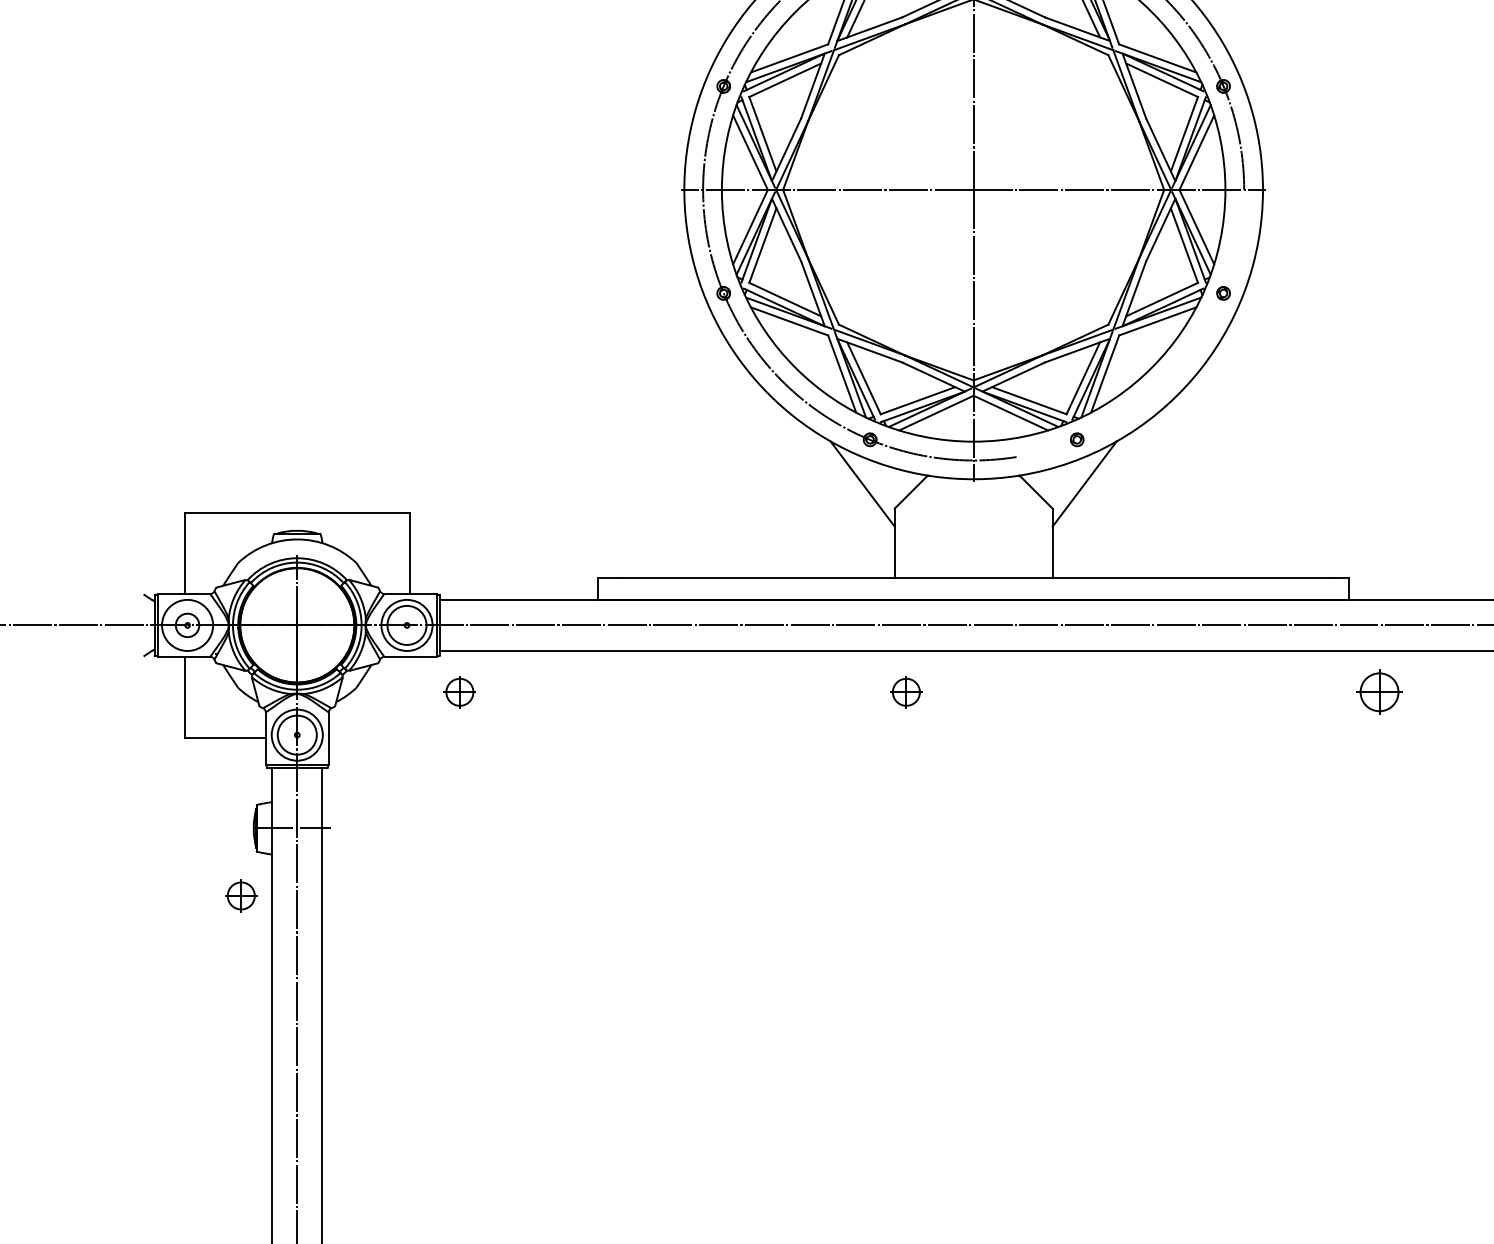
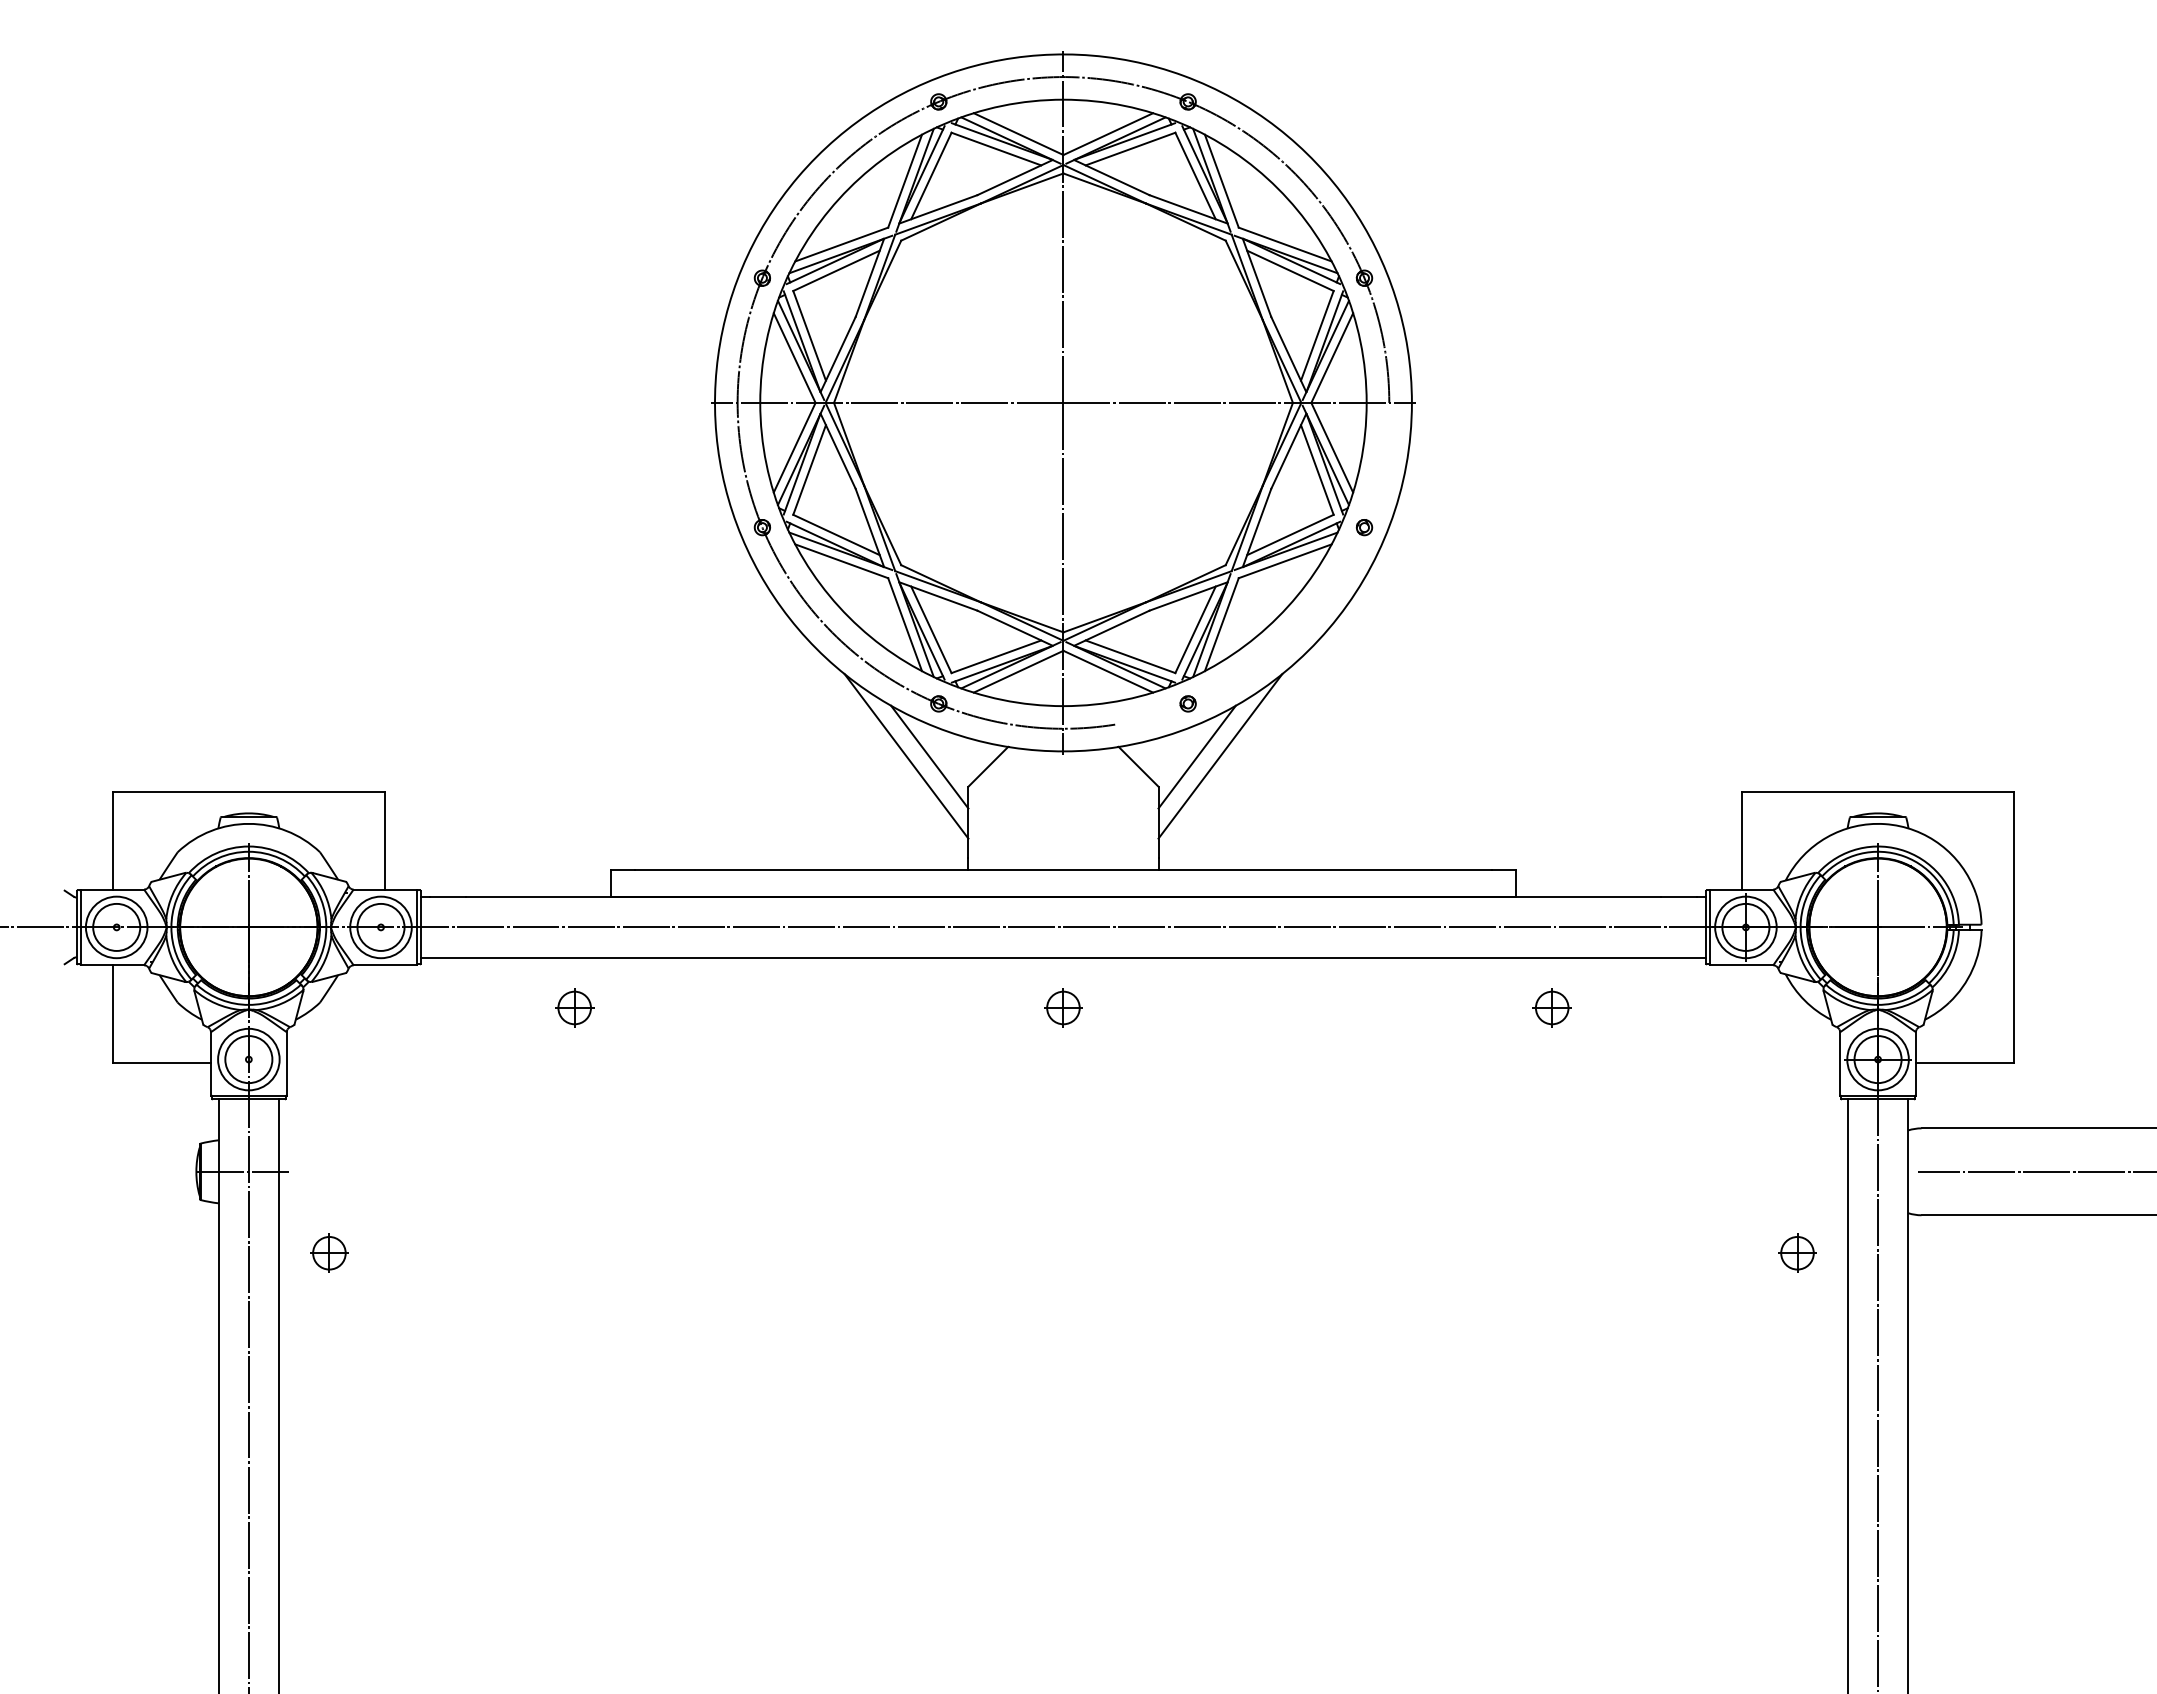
line: (843, 483) -> (906, 756), added
line: (1104, 483) -> (1220, 756), added
circle: (187, 624) -> (116, 926), size x1.67
part: (459, 691) -> (574, 1007), moved
part: (906, 691) -> (1063, 1007), moved
part: (1378, 691) -> (1551, 1007), size x0.71
part: (241, 895) -> (329, 1252), moved

